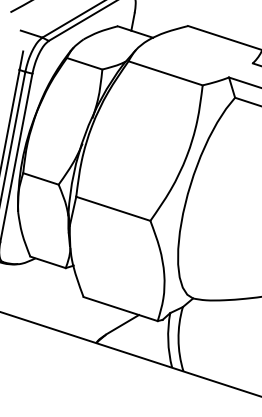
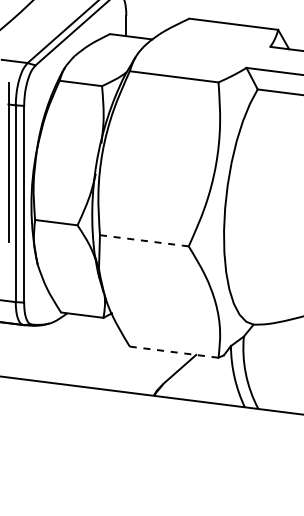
line: (113, 208) -> (144, 240), solid -> dashed
line: (120, 309) -> (174, 352), solid -> dashed

